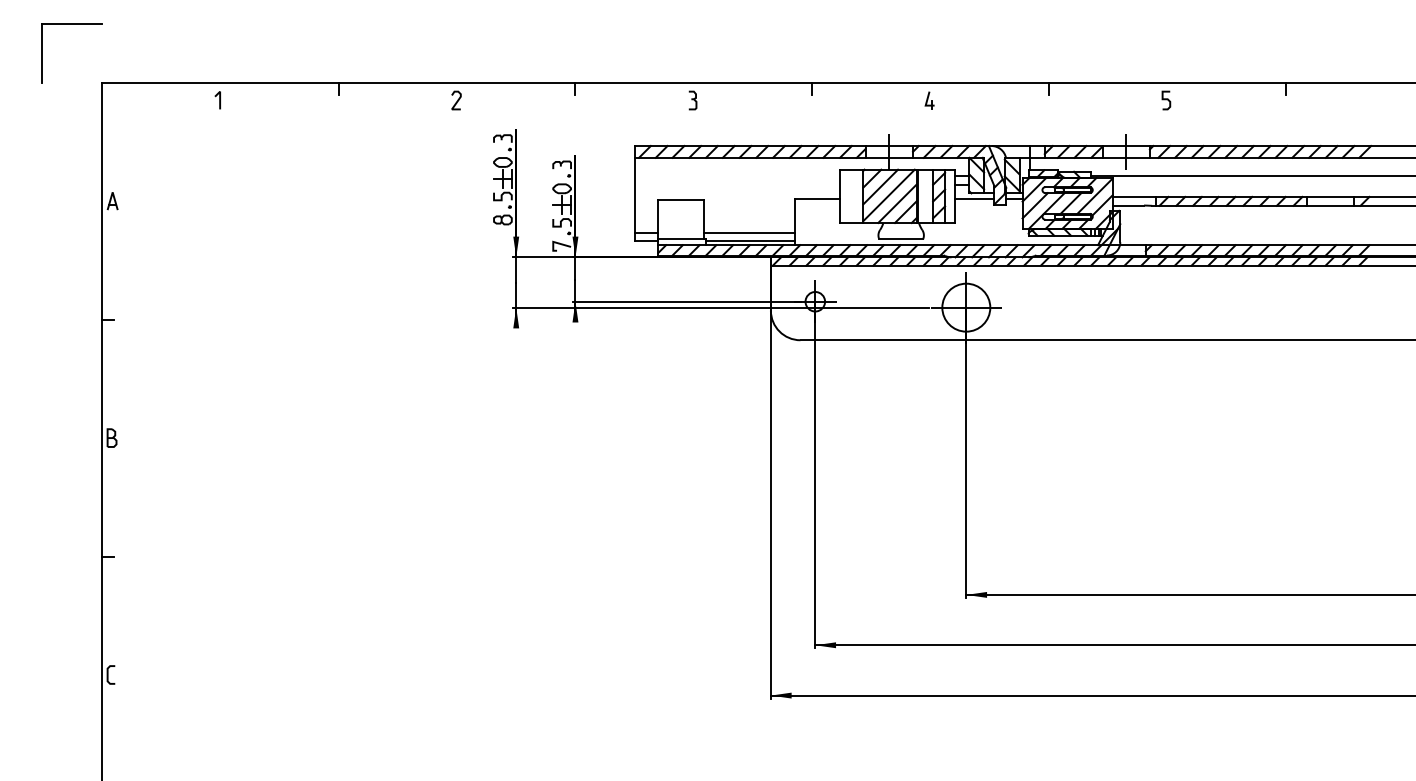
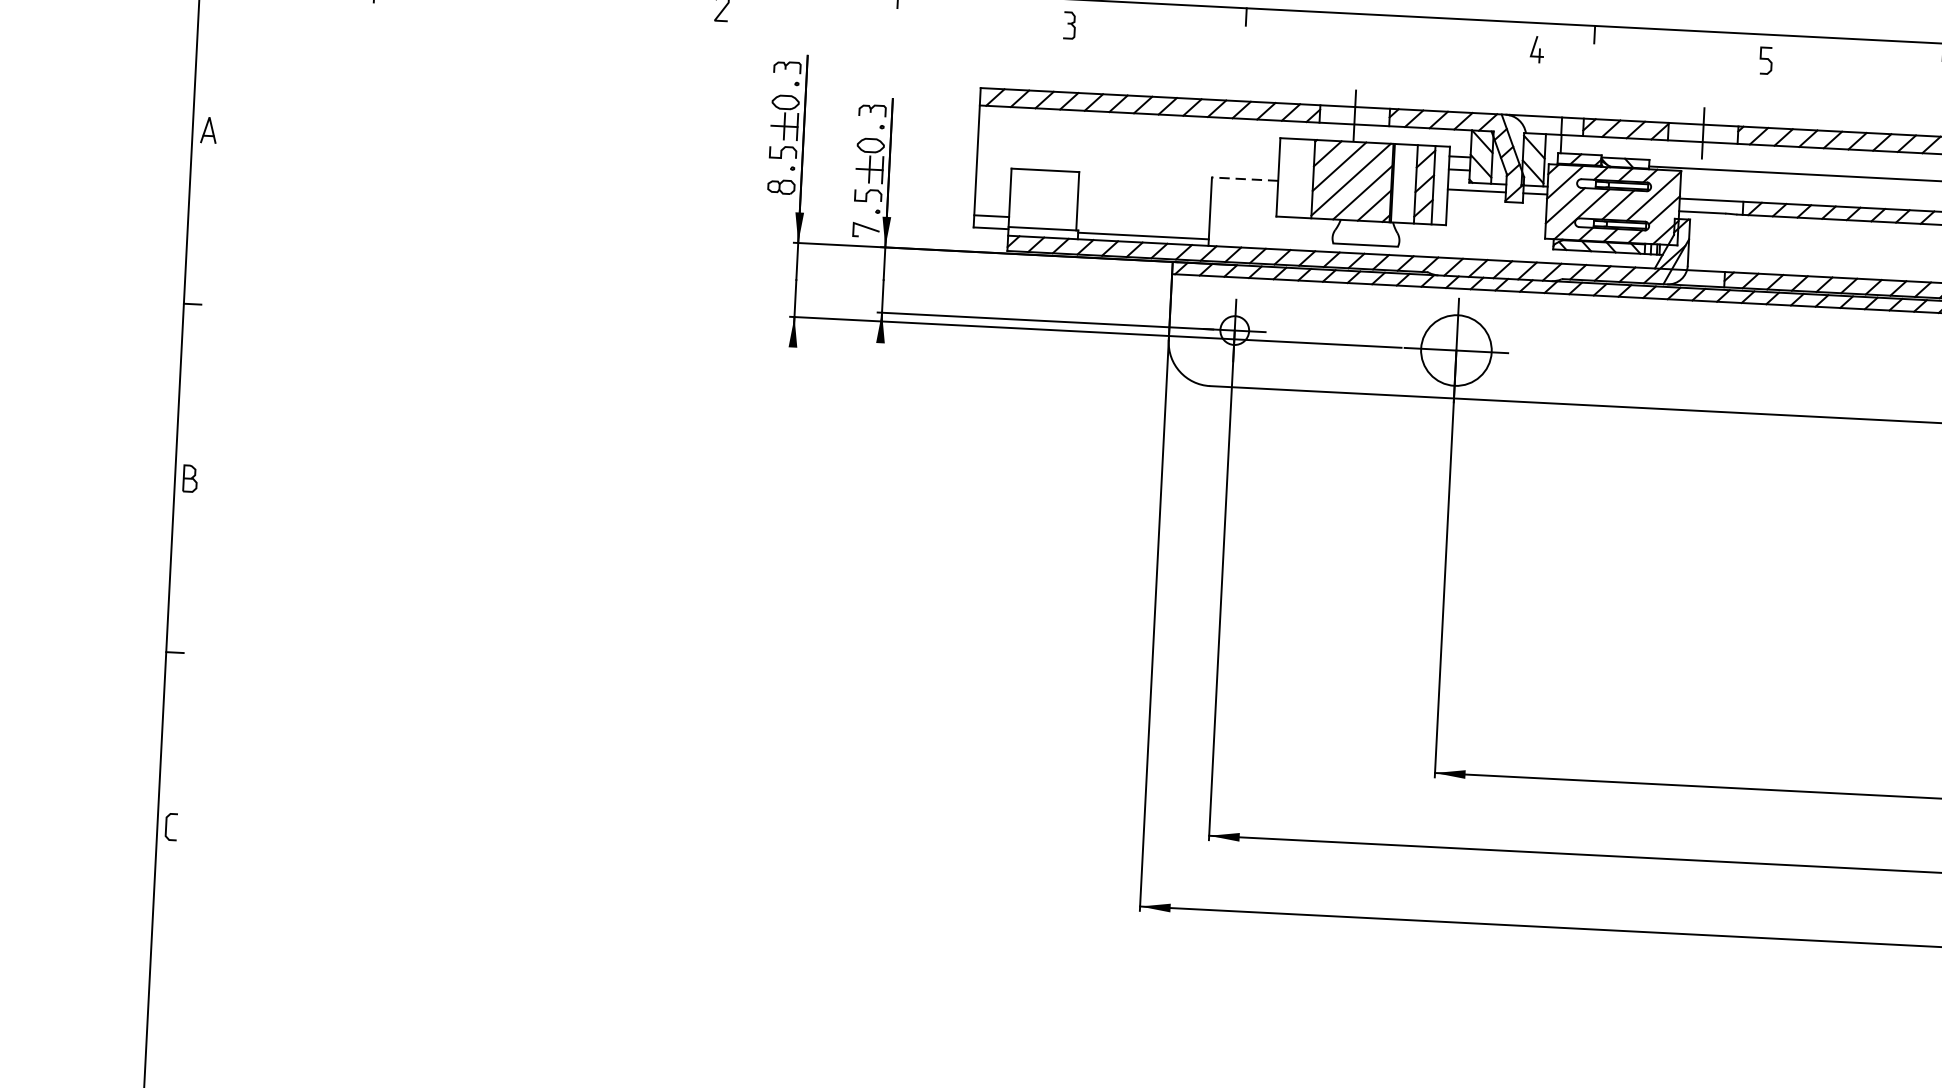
part: (929, 100) -> (1536, 49), moved
line: (817, 198) -> (1245, 178), solid -> dashed
line: (749, 232) -> (1143, 223), removed

